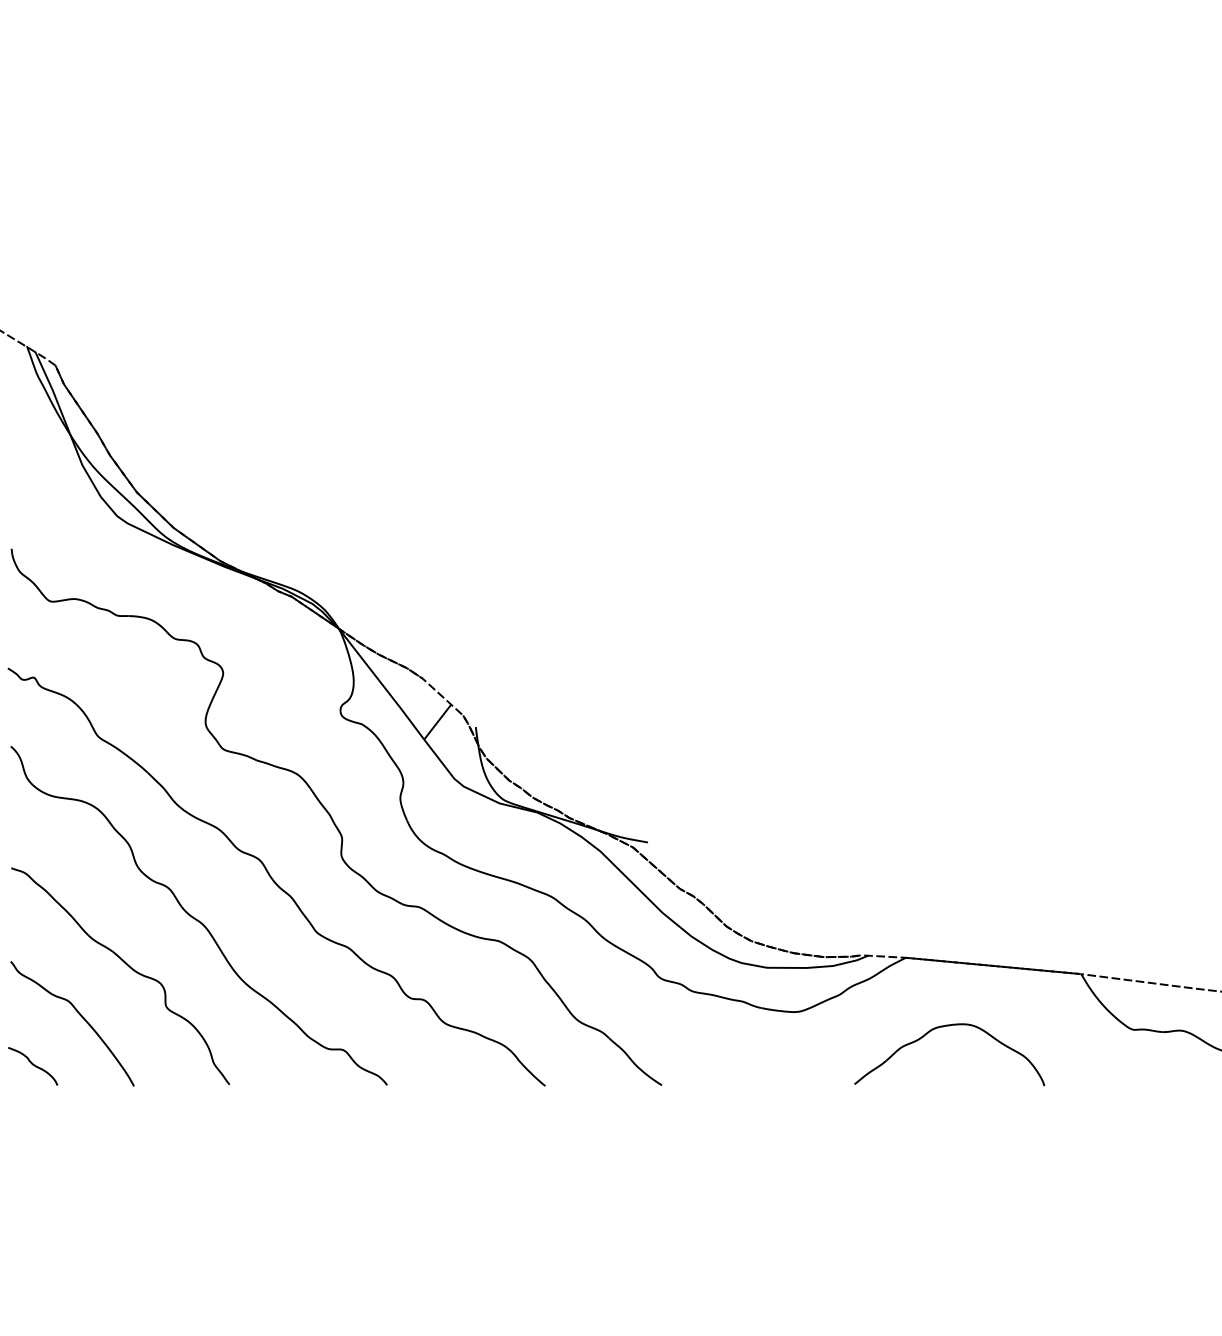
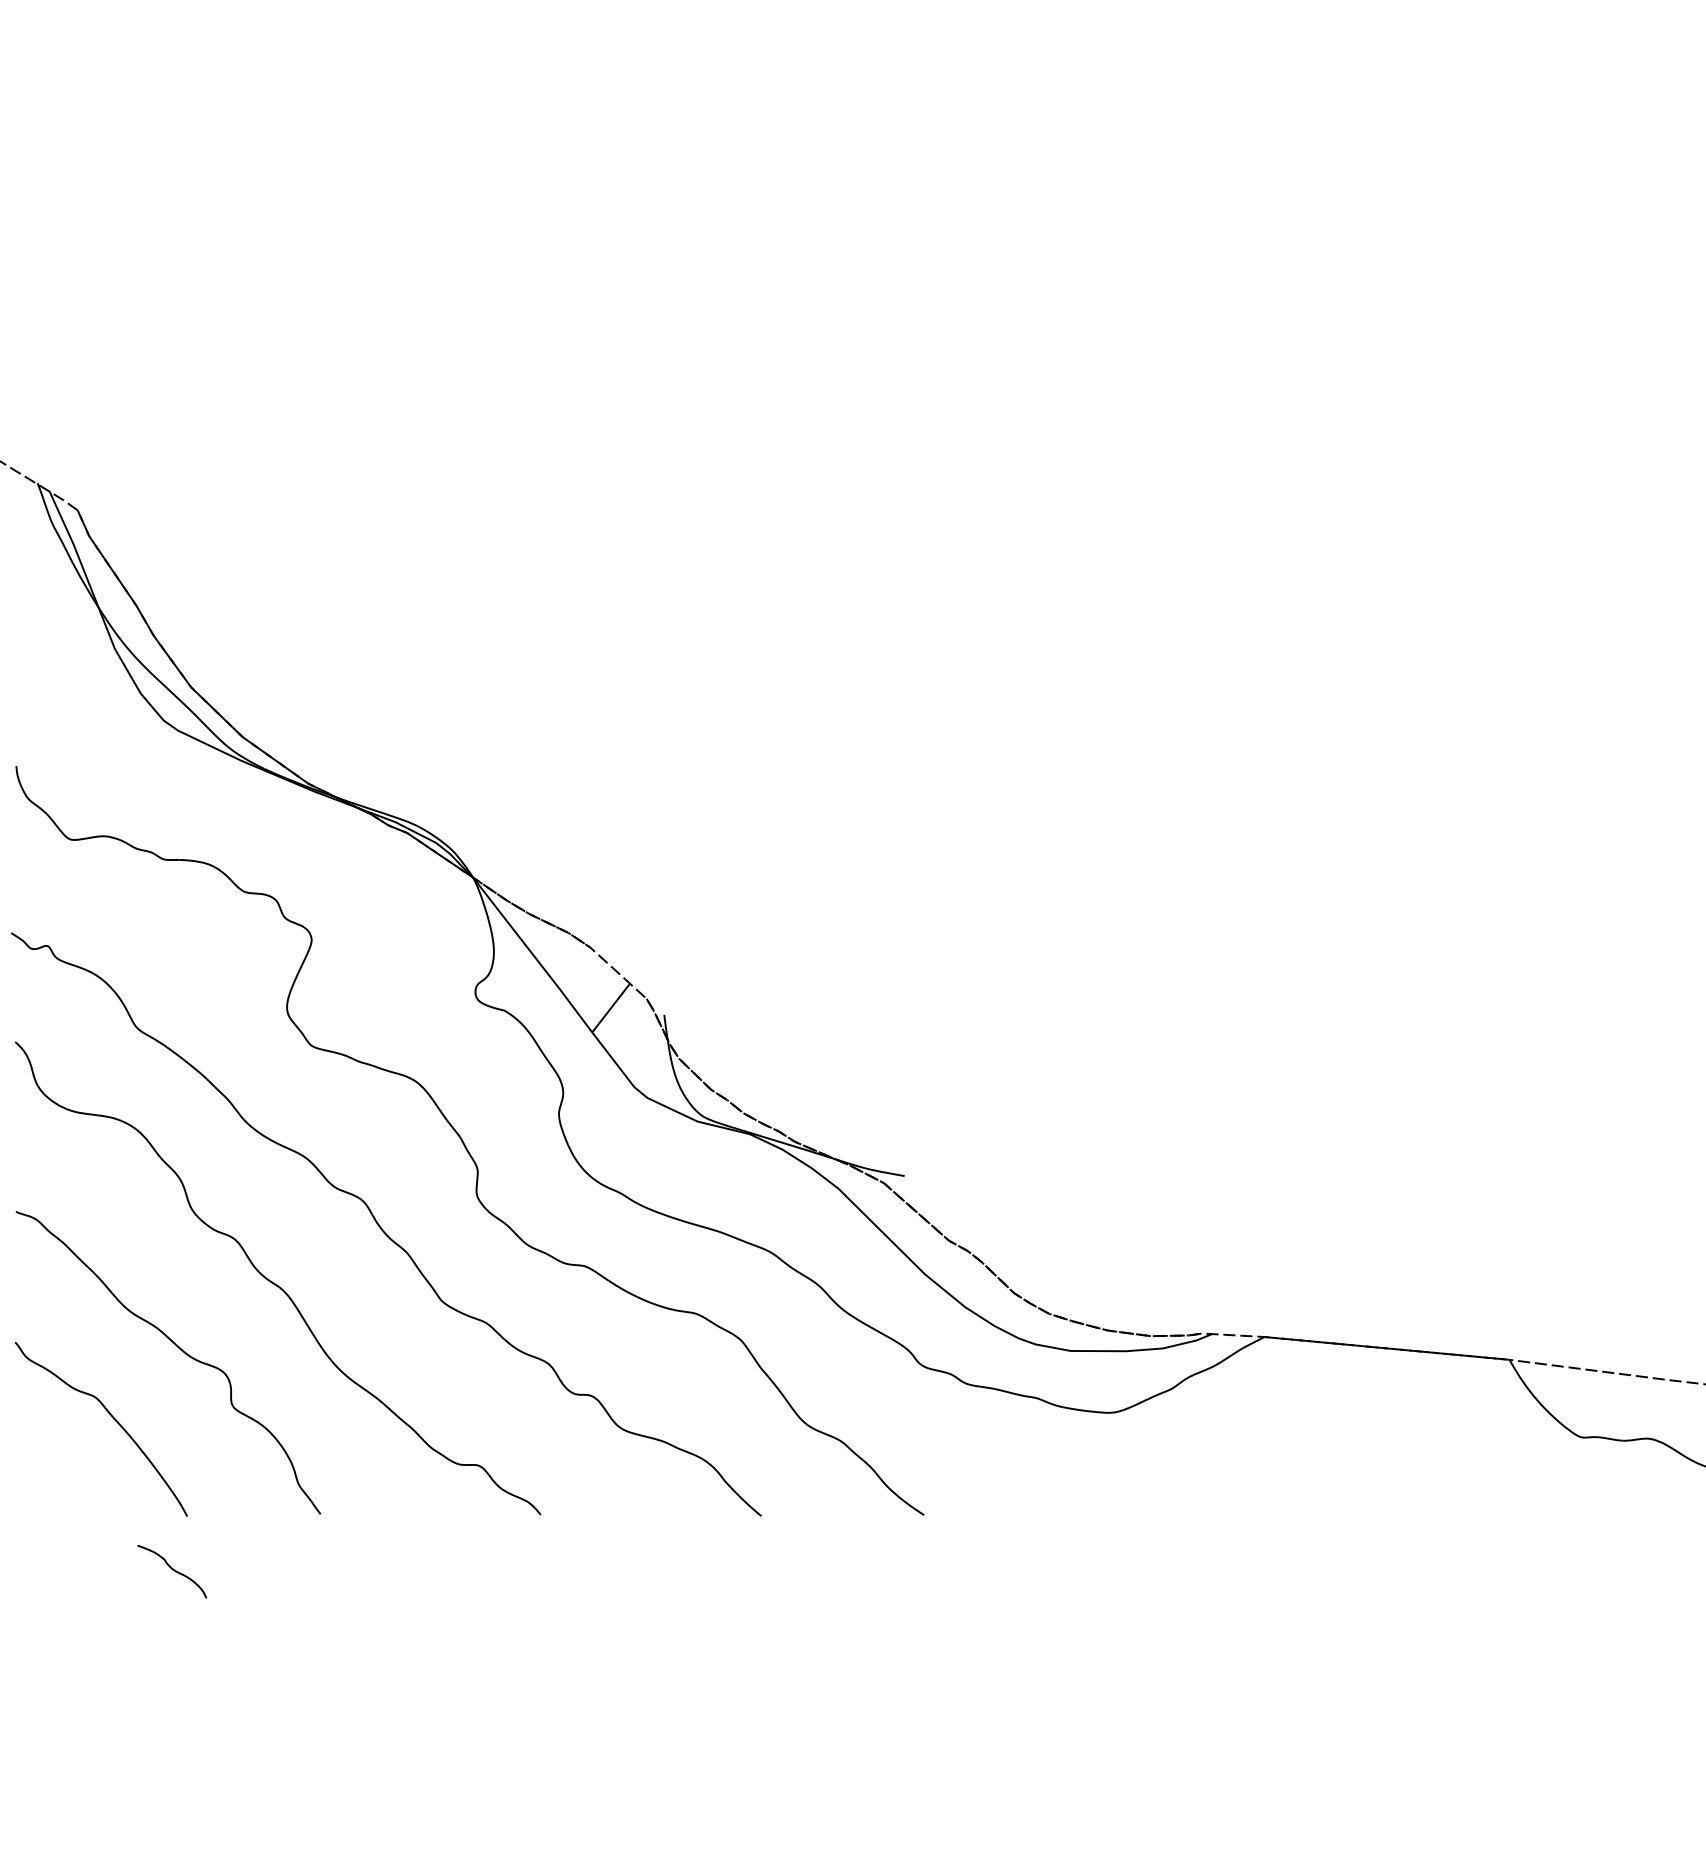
part: (944, 1026) -> (1318, 1433), removed
curve: (33, 1065) -> (172, 1570), moved

